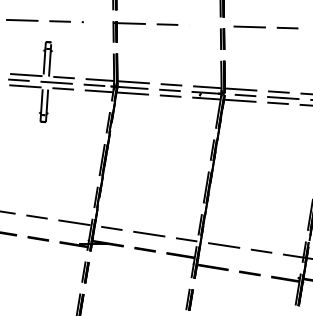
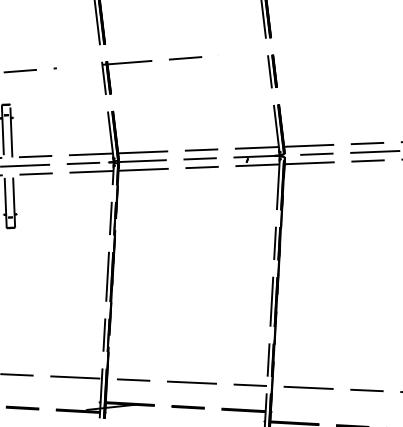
line: (265, 27) -> (336, 46), removed

